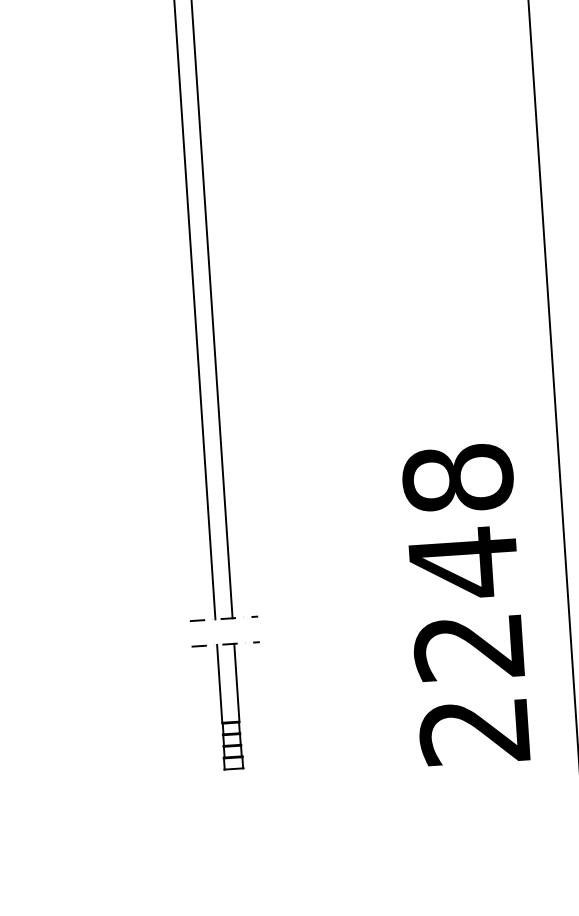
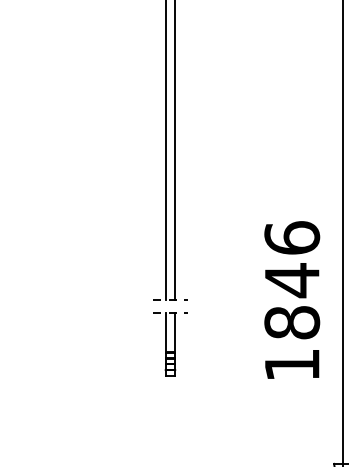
text: (466, 604) -> (292, 301), 2248 -> 1846

